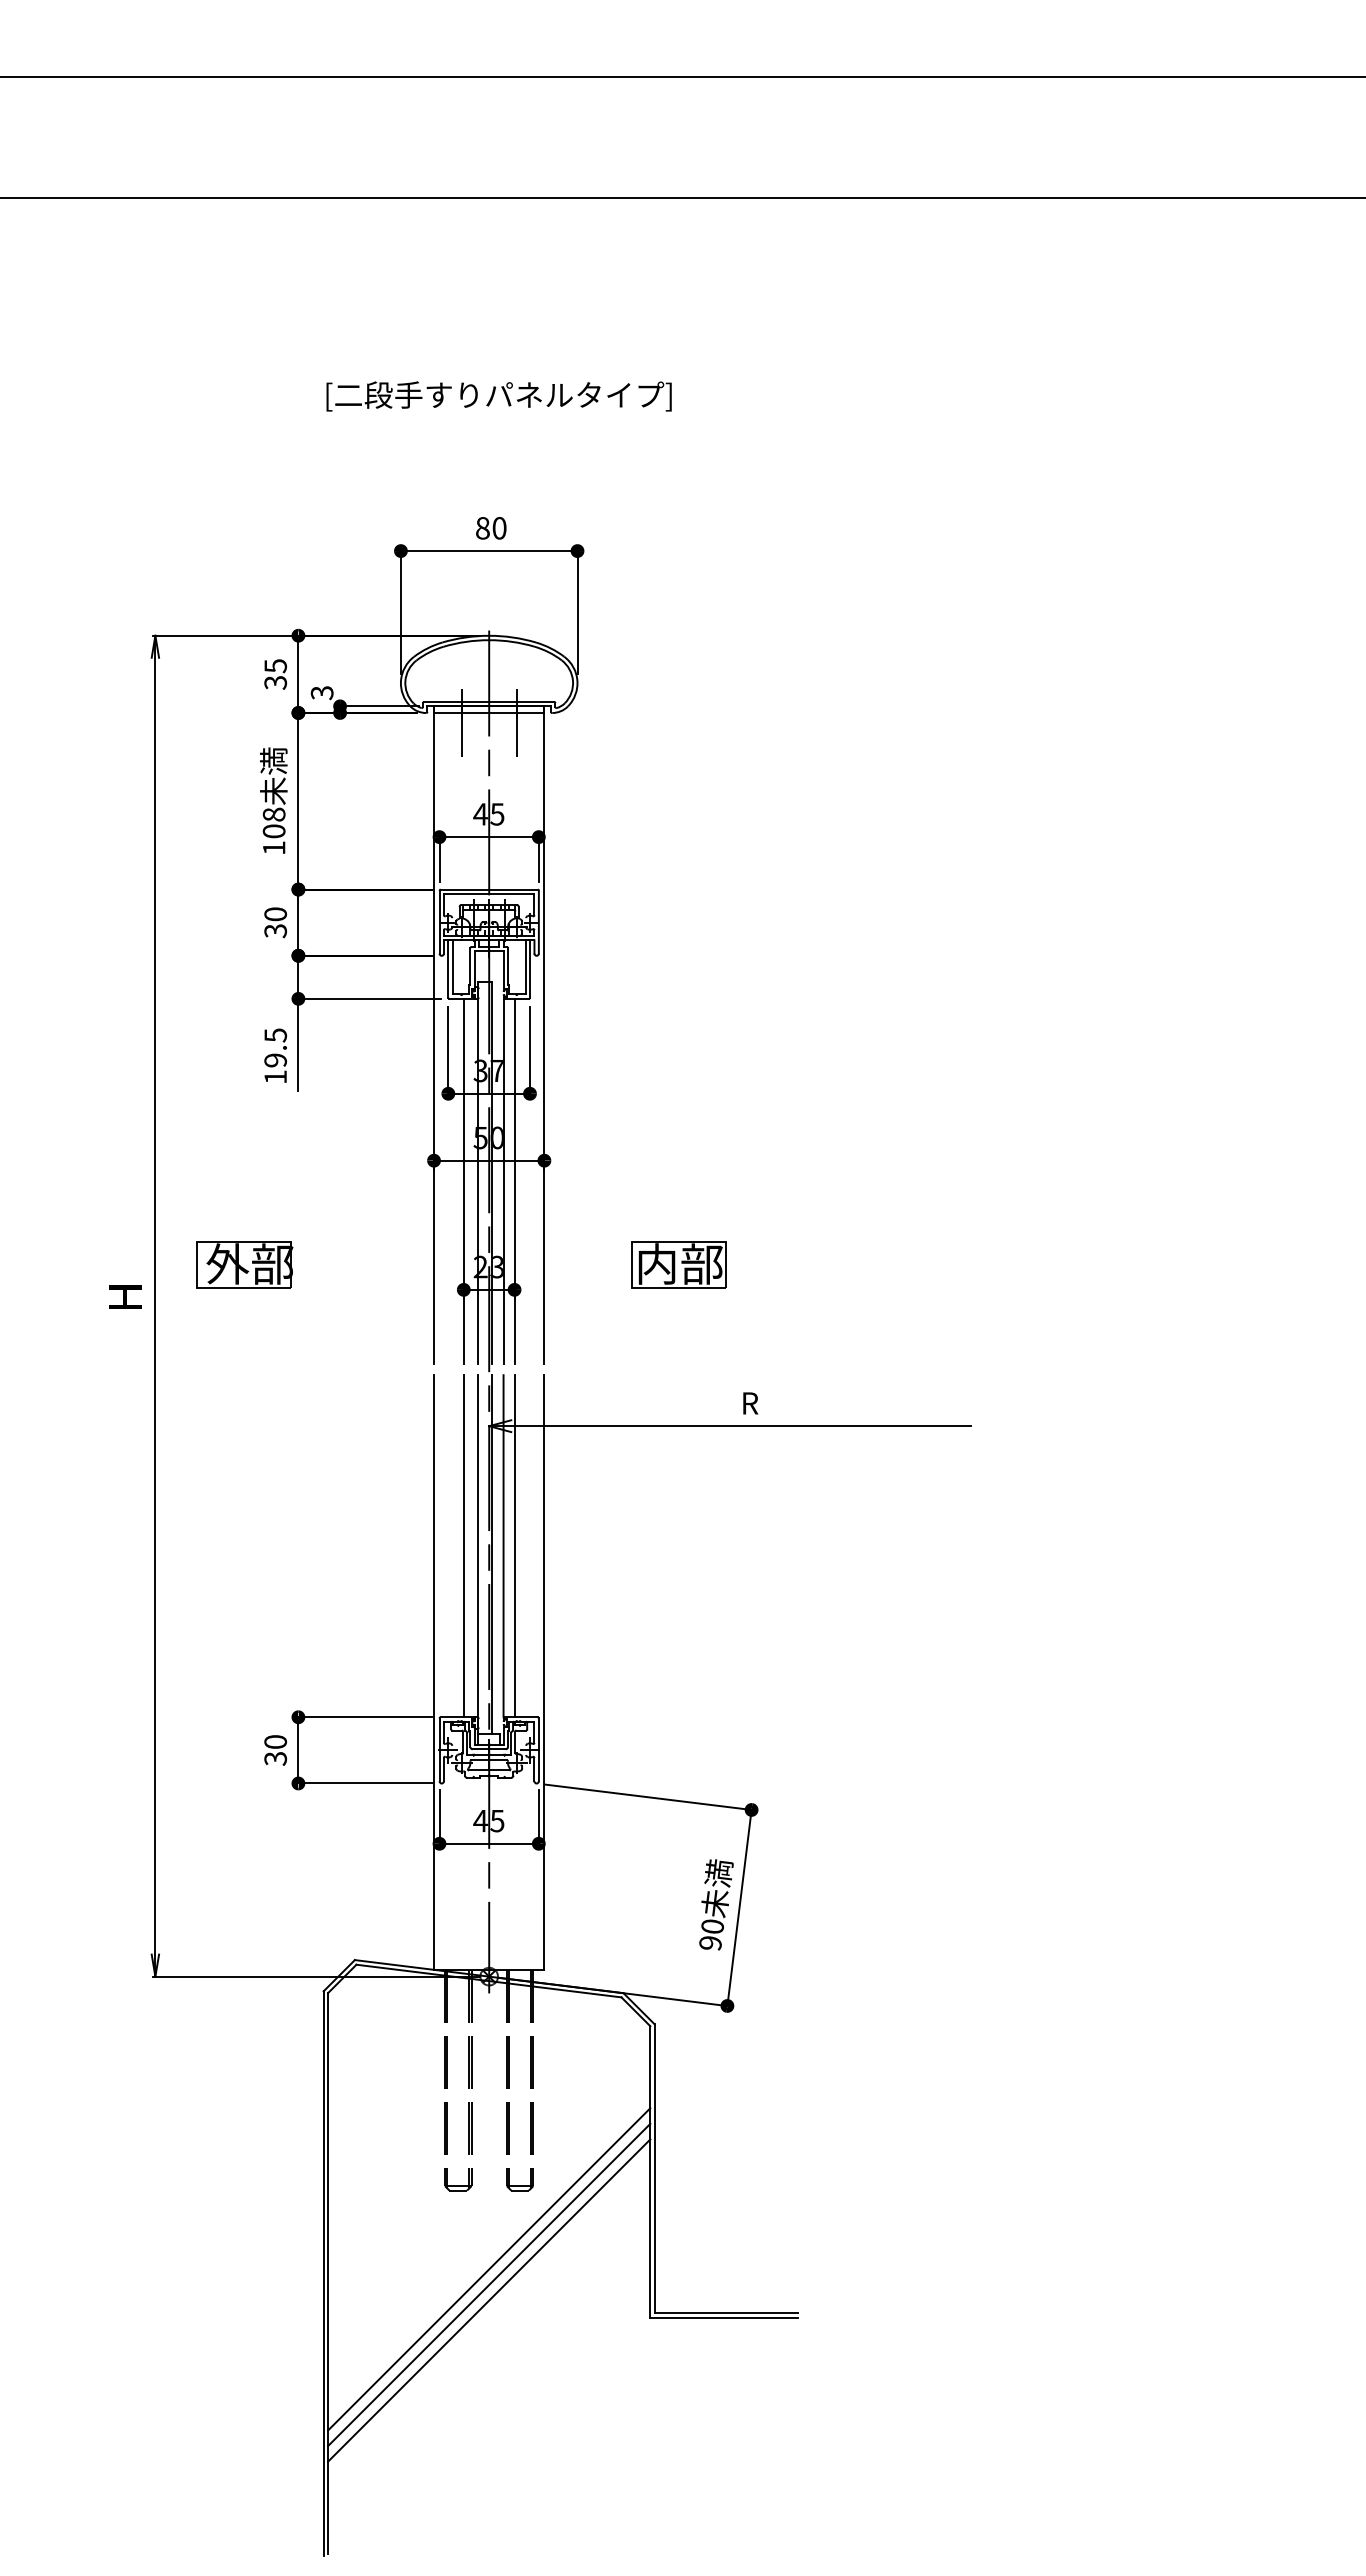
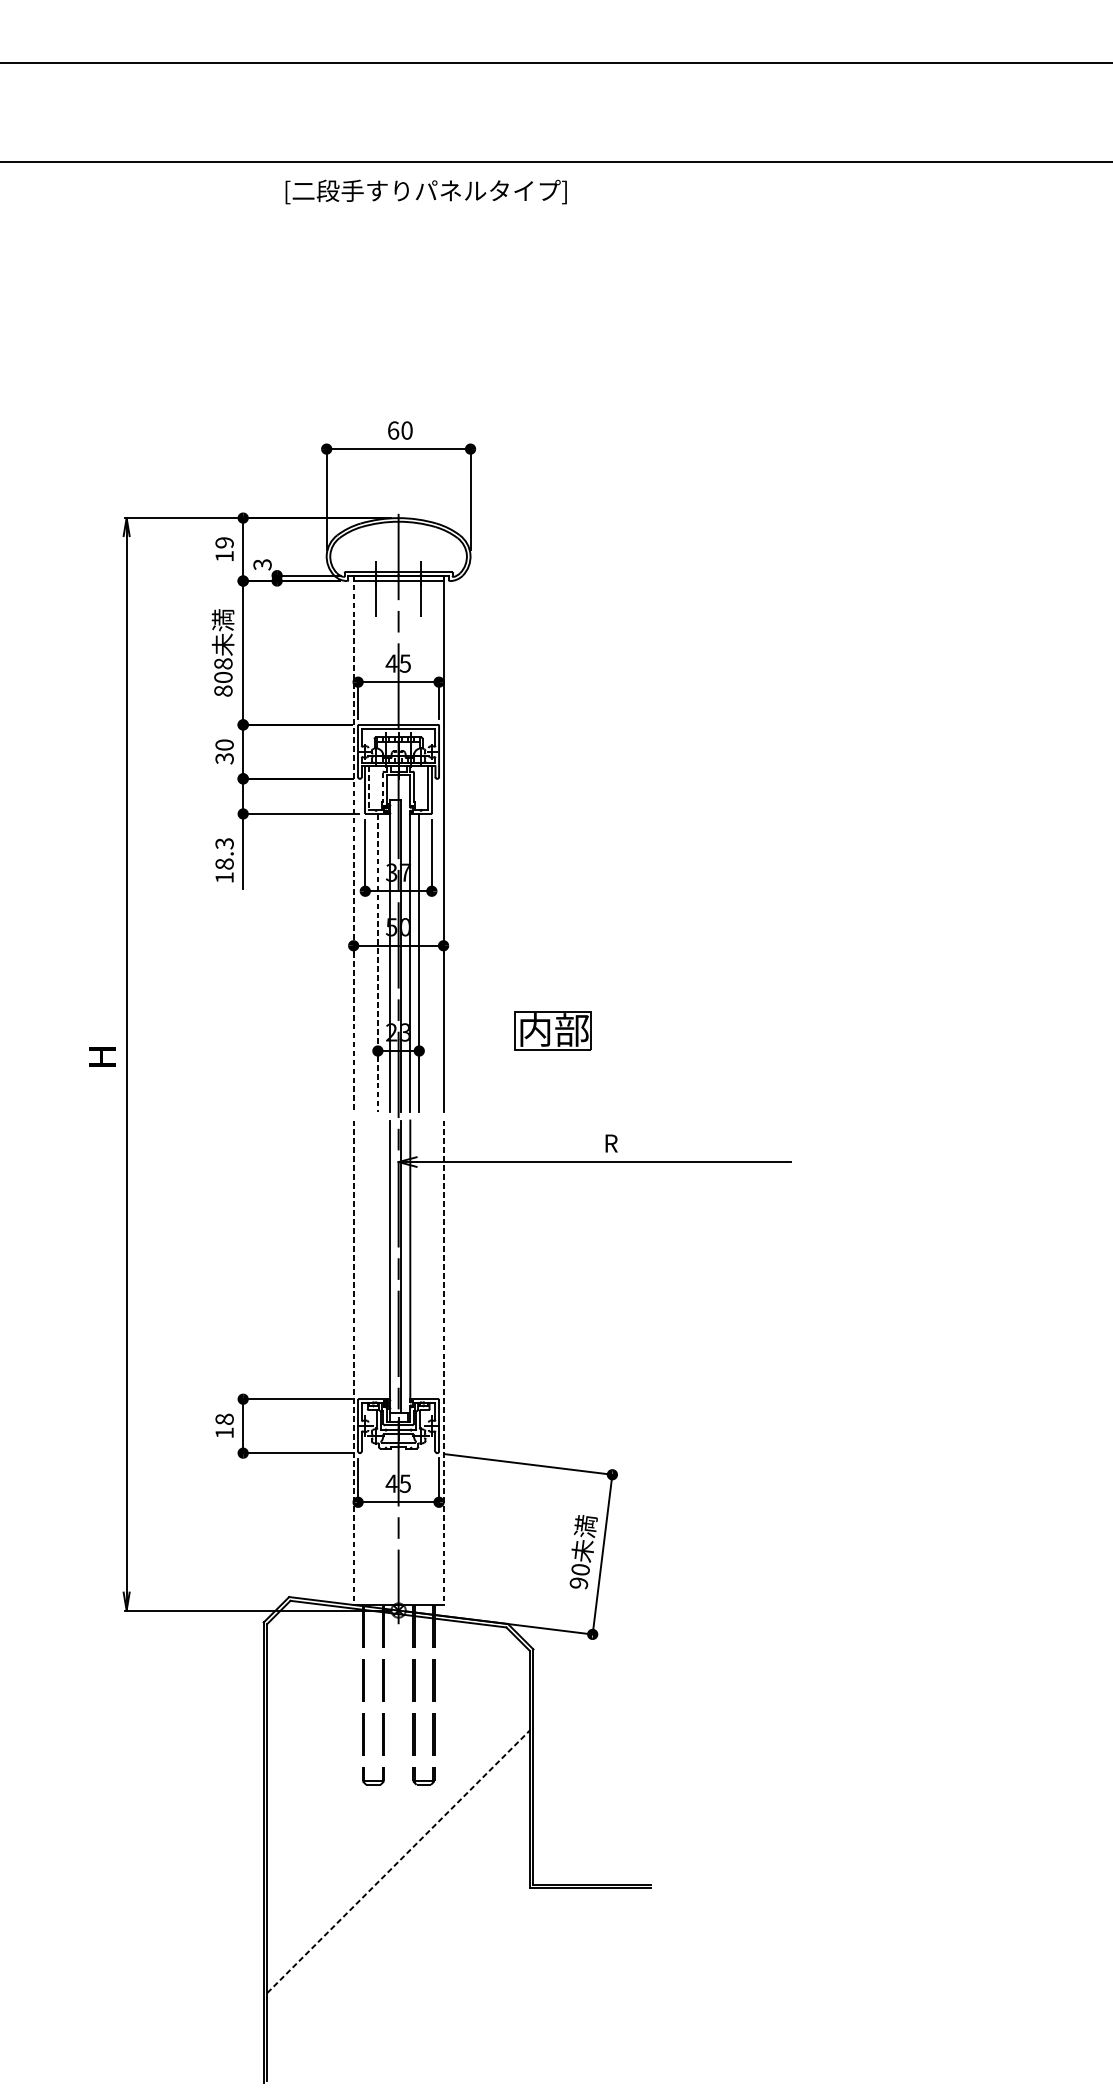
text: (498, 396) -> (425, 192), moved
text: (482, 528) -> (393, 430), 80 -> 60
text: (275, 674) -> (224, 549), 35 -> 19
text: (273, 847) -> (222, 690), 108 -> 808
line: (470, 966) -> (383, 787), solid -> dashed
line: (452, 967) -> (368, 788), solid -> dashed
line: (434, 1035) -> (354, 843), solid -> dashed
text: (275, 1047) -> (224, 853), 19.5 -> 18.3
line: (463, 1181) -> (377, 962), solid -> dashed
part: (244, 1264) -> (199, 1030), removed
line: (463, 1546) -> (377, 1260), removed
line: (514, 1546) -> (419, 1260), removed
line: (434, 1673) -> (354, 1363), solid -> dashed
line: (544, 1673) -> (443, 1363), solid -> dashed
text: (275, 1750) -> (224, 1426), 30 -> 18
line: (489, 2269) -> (398, 1849), removed
line: (489, 2284) -> (398, 1861), solid -> dashed
line: (489, 2300) -> (398, 1874), removed

